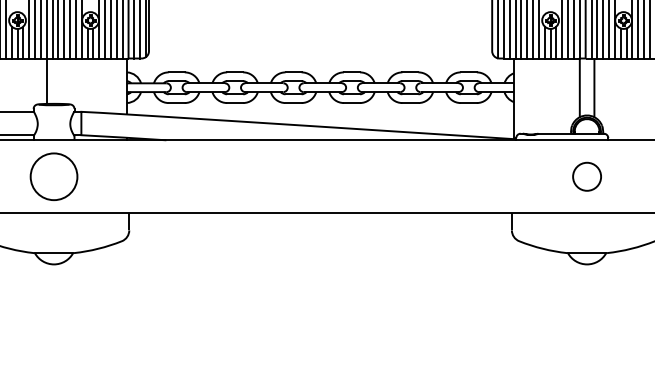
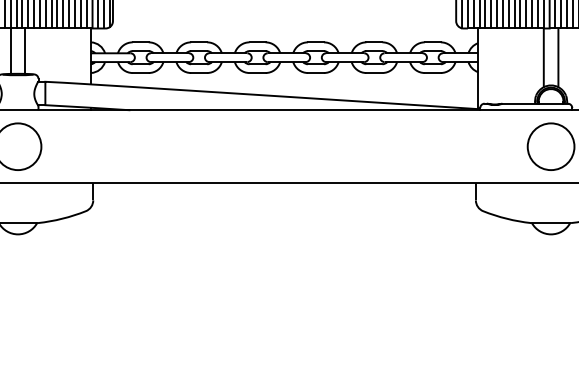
line: (61, 80) -> (25, 50), added
circle: (586, 176) -> (550, 146), size x1.67

